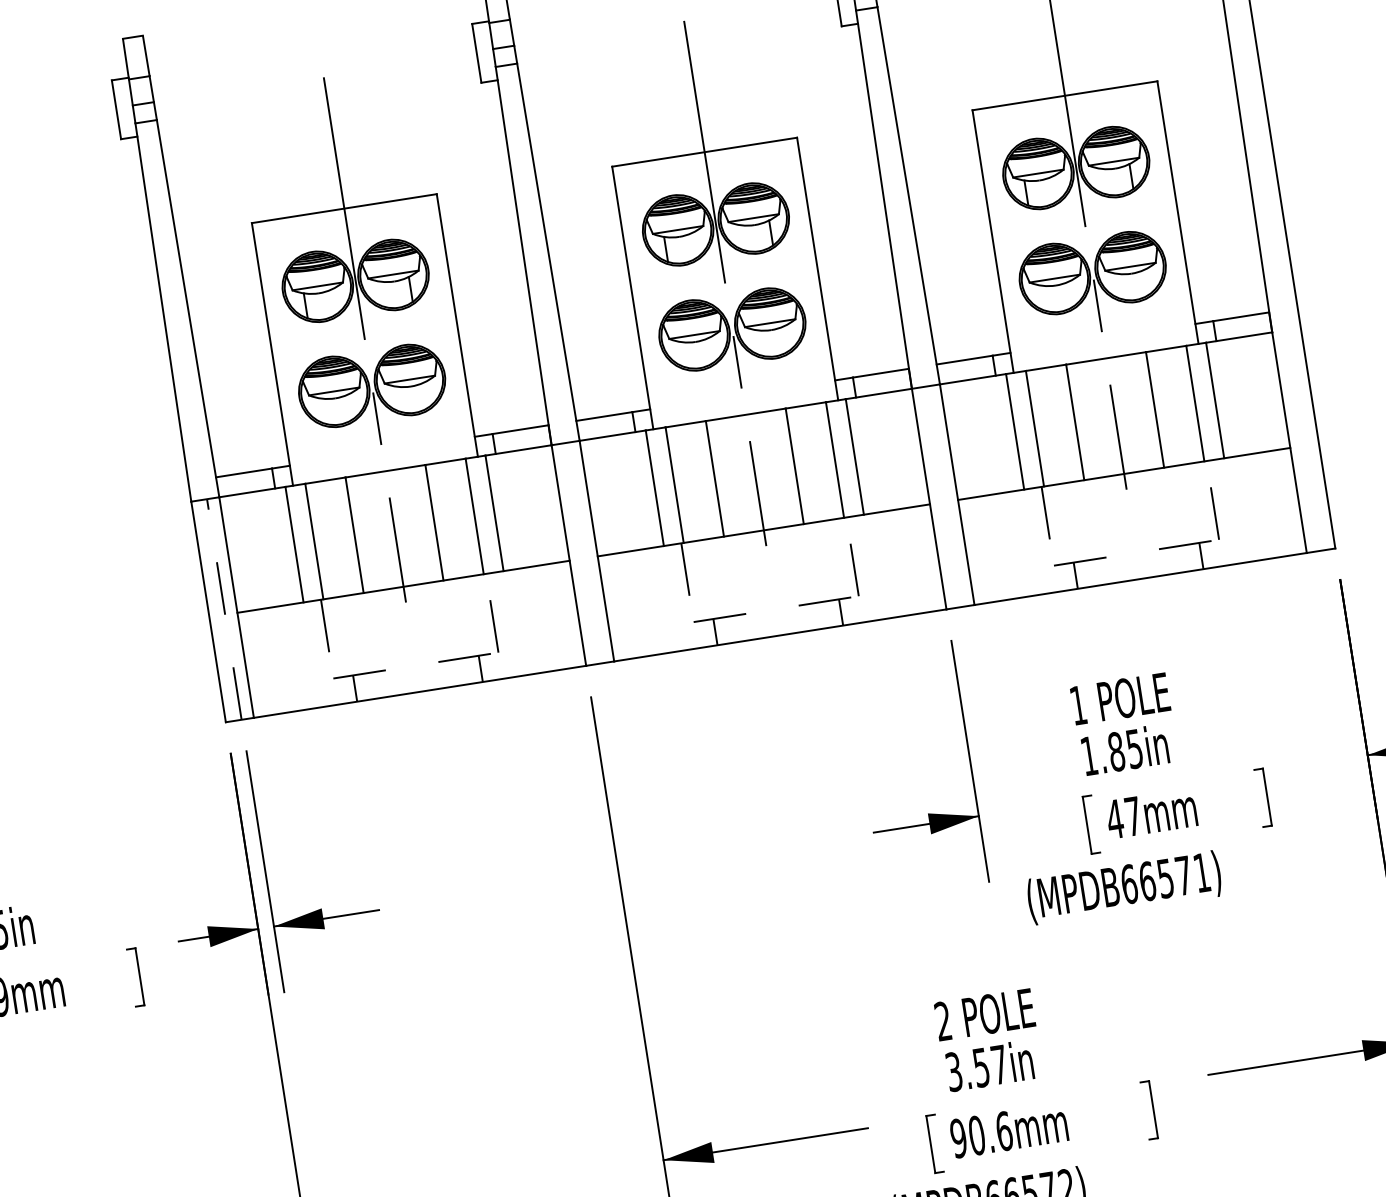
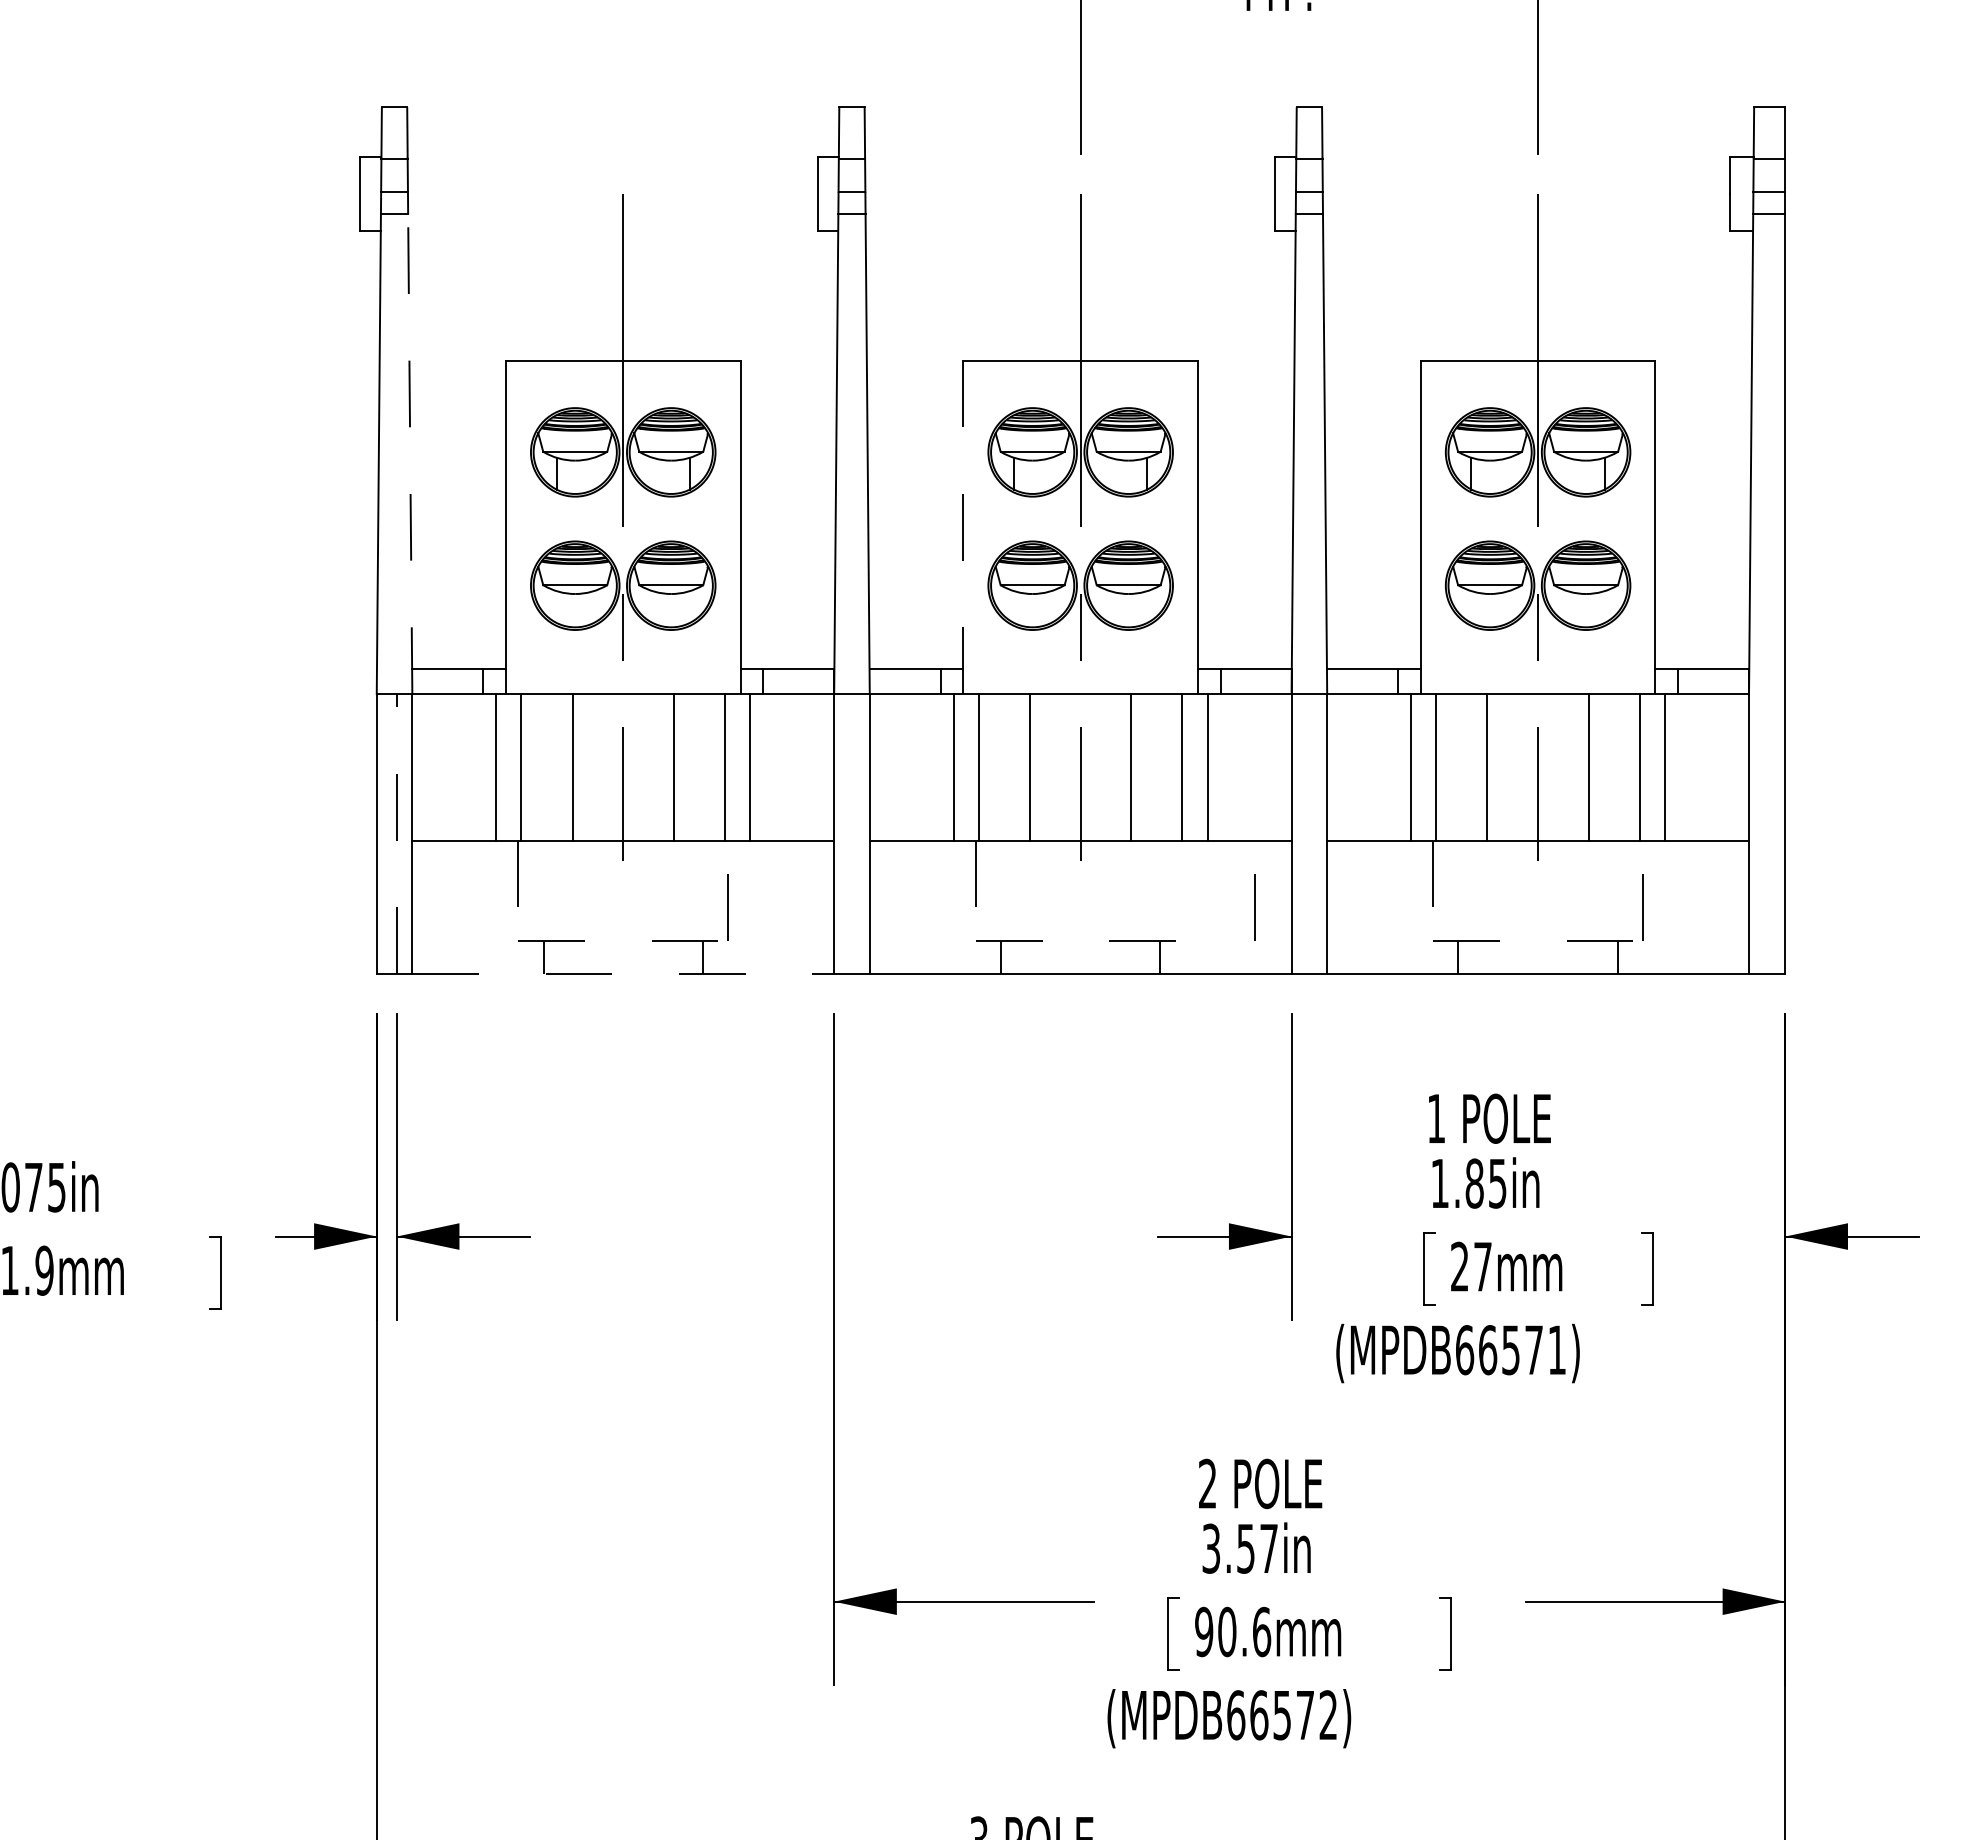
line: (632, 298) -> (963, 527), solid -> dashed
line: (188, 308) -> (410, 454), solid -> dashed
line: (854, 570) -> (1254, 907), moved
line: (420, 692) -> (623, 974), solid -> dashed
text: (1114, 819) -> (1459, 1266), 47mm -> 27mm

